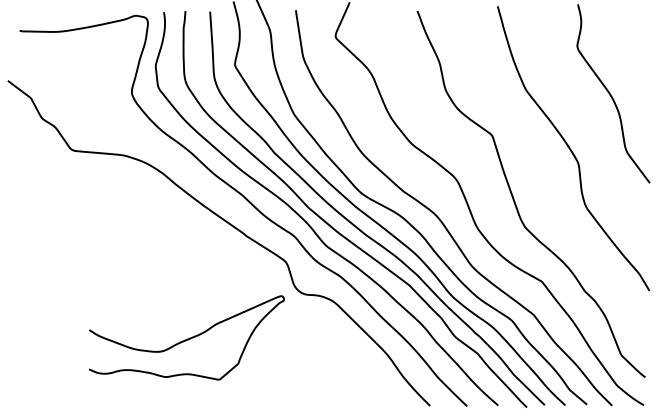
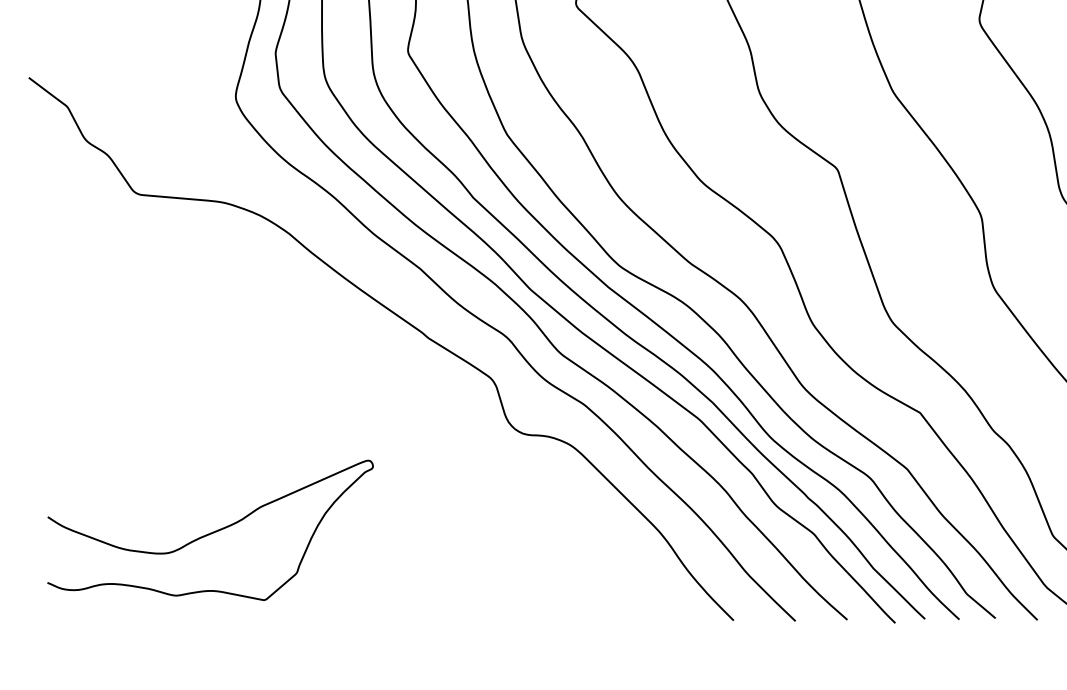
curve: (187, 338) -> (211, 531), moved

